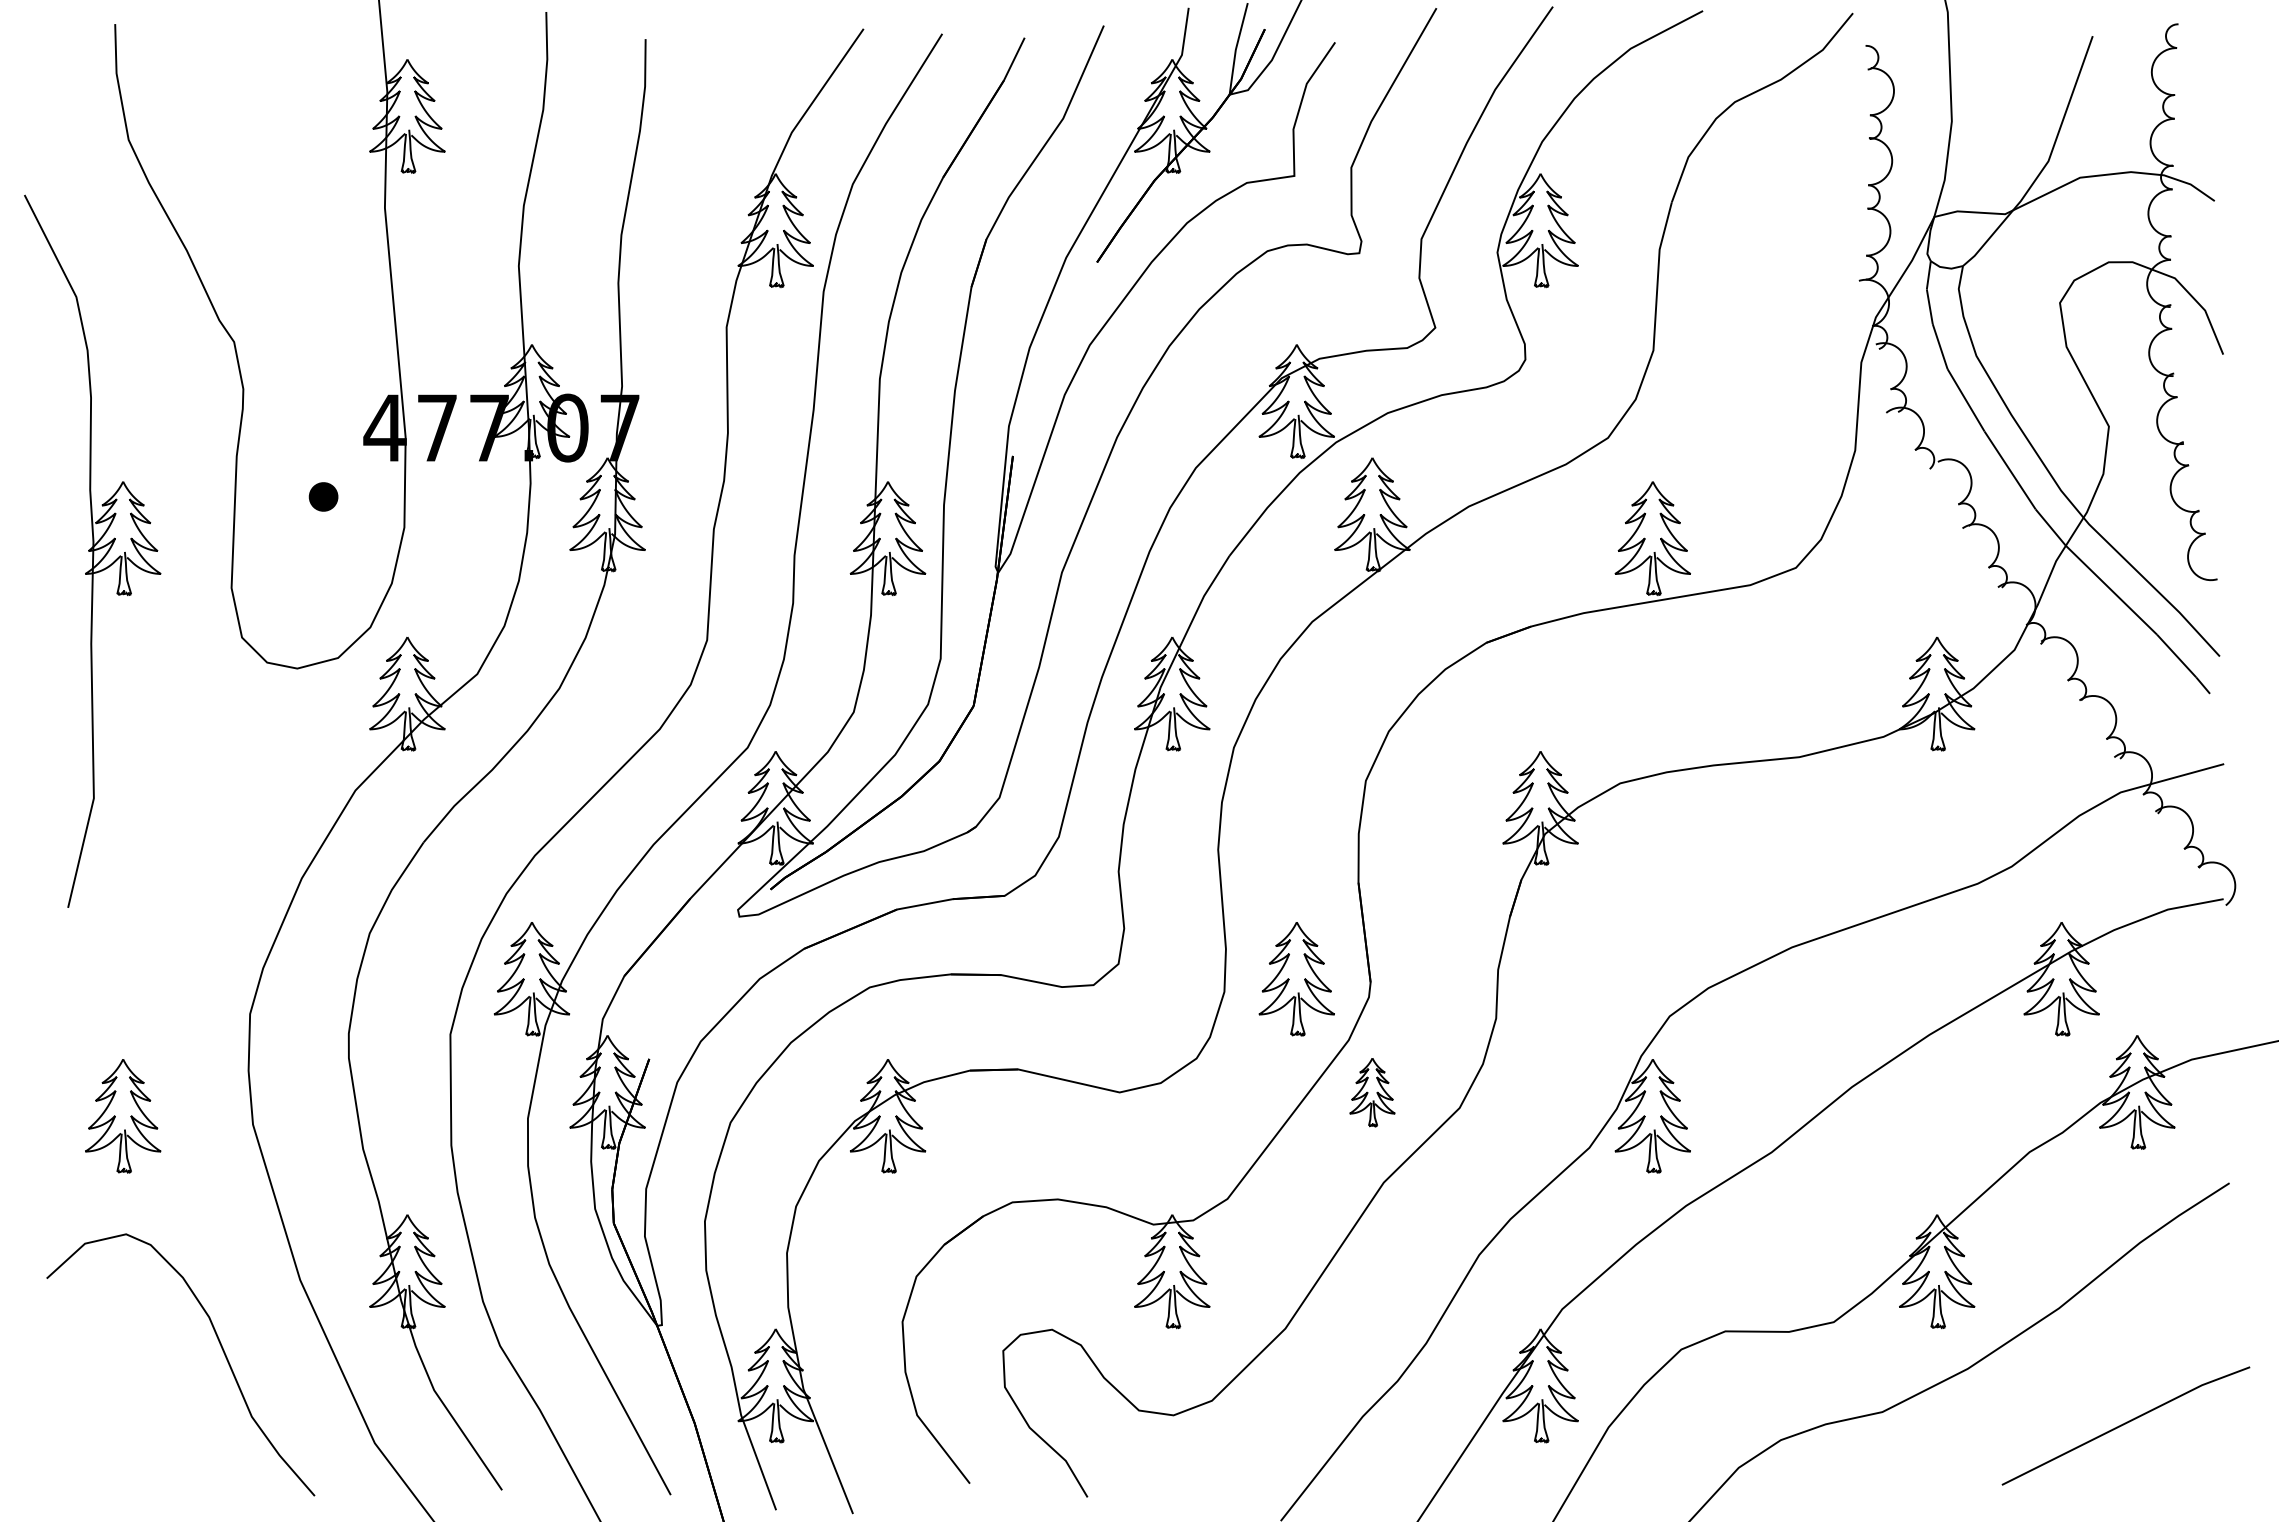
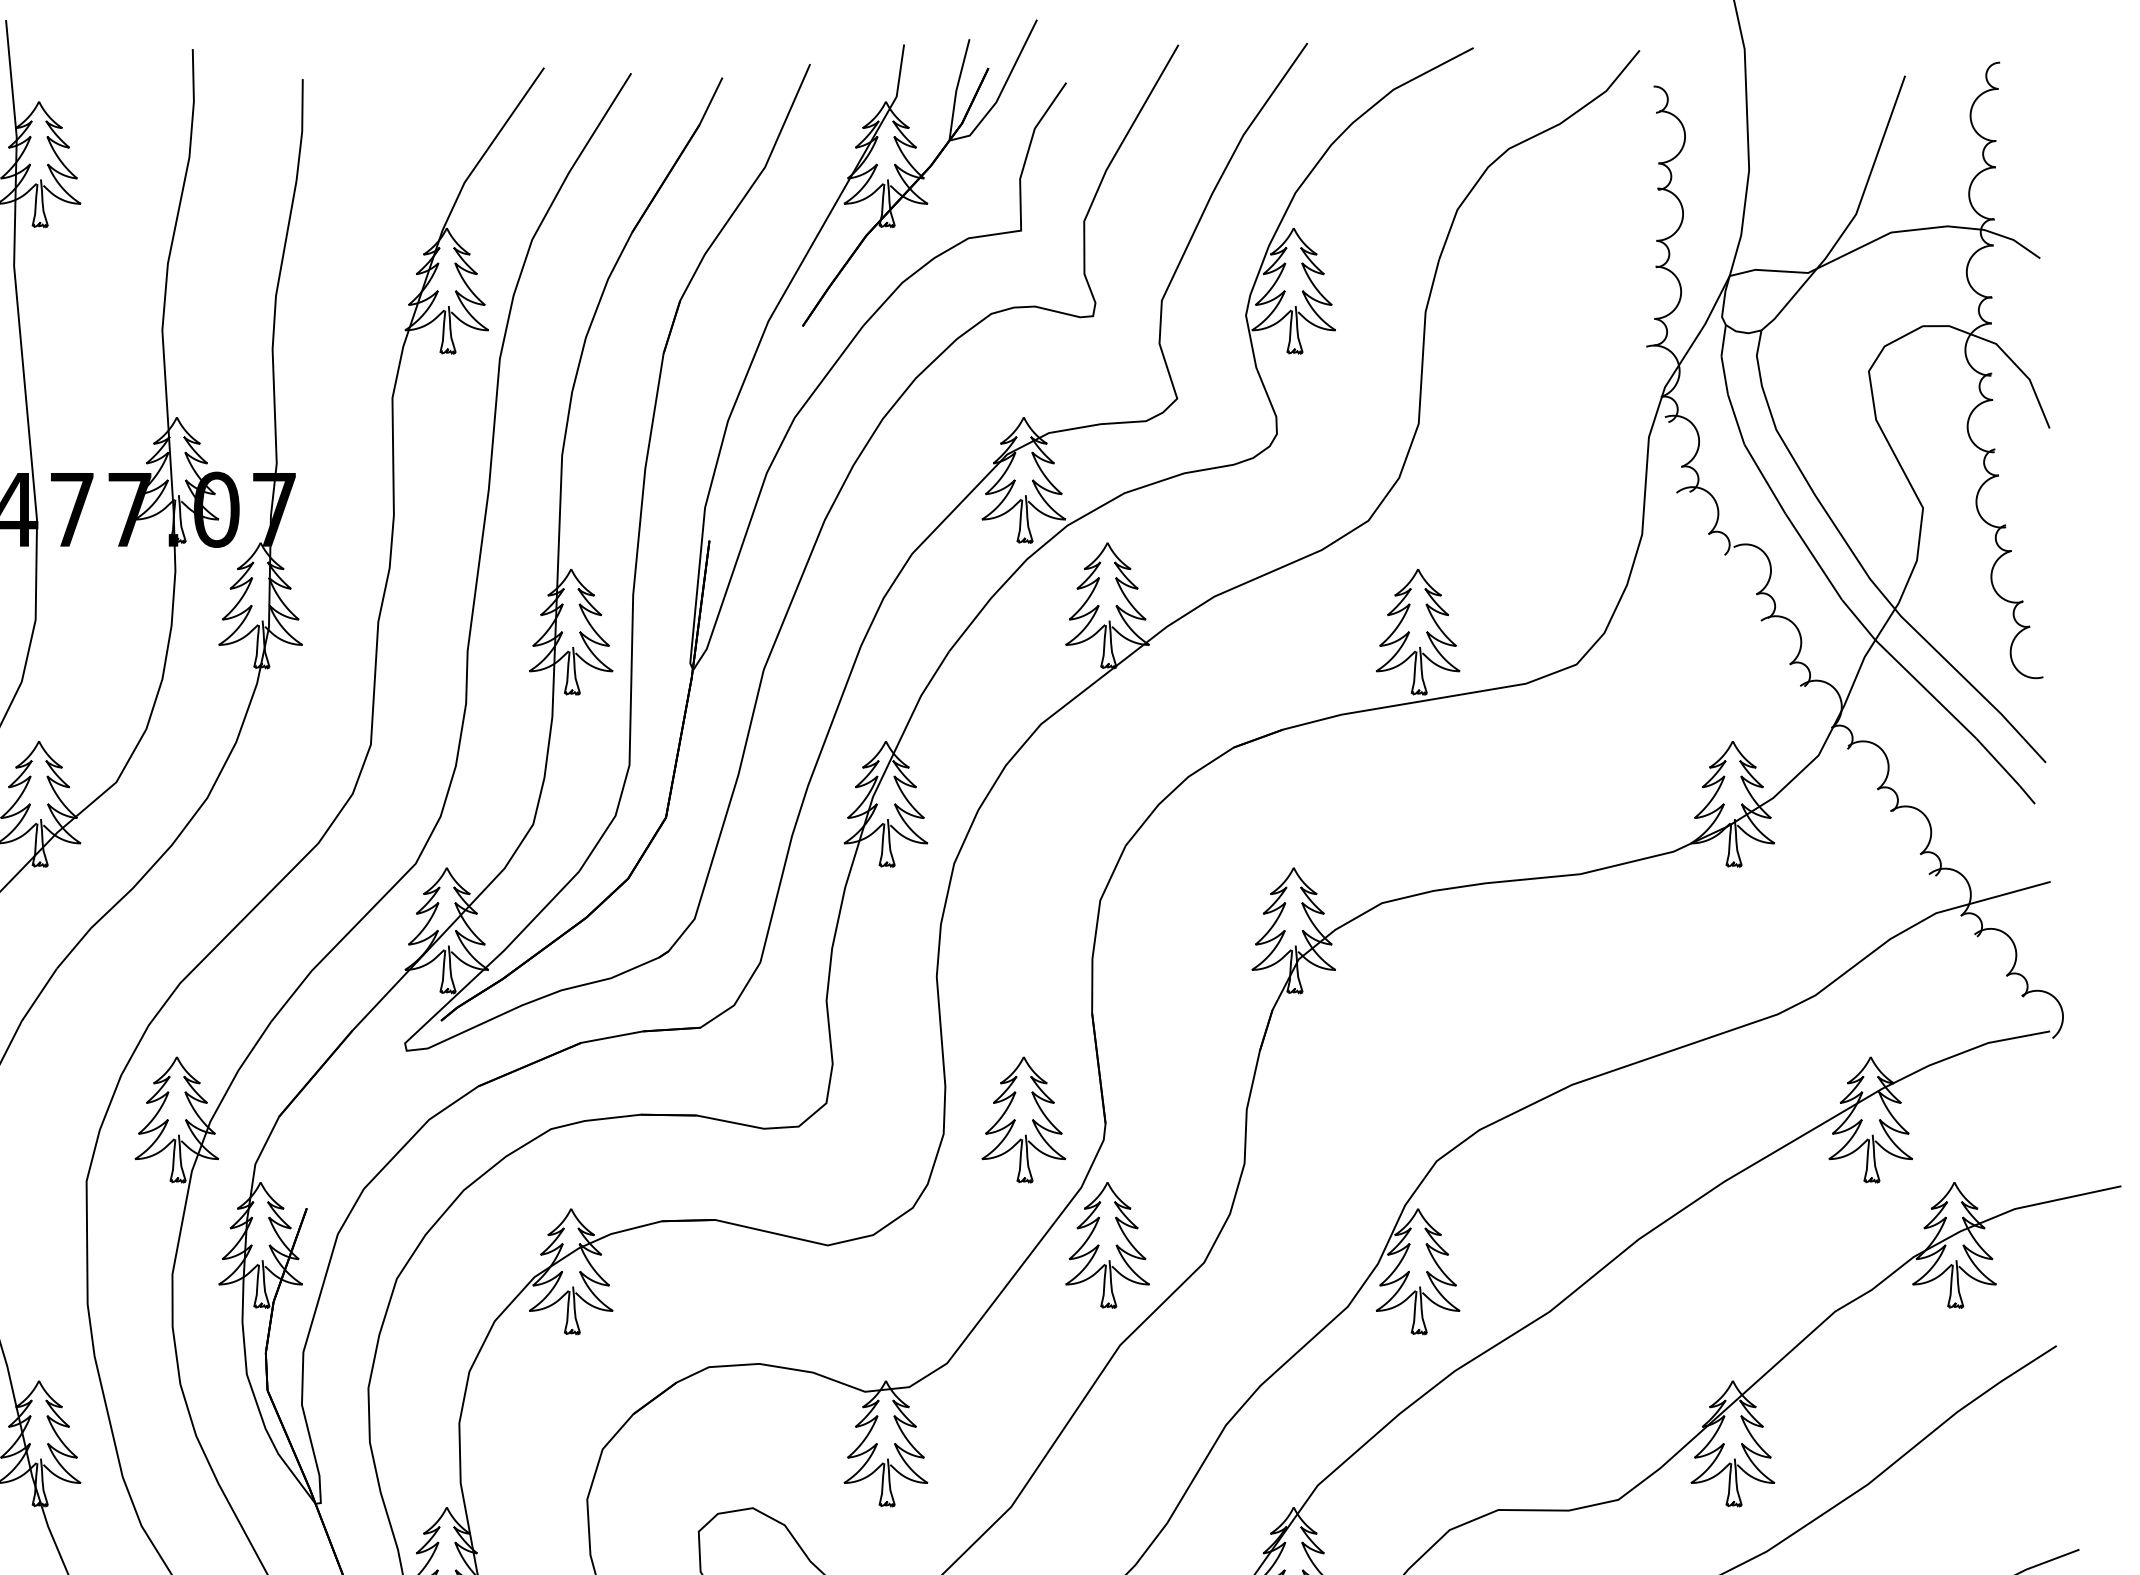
part: (1372, 1092) -> (1107, 1245), size x1.67

